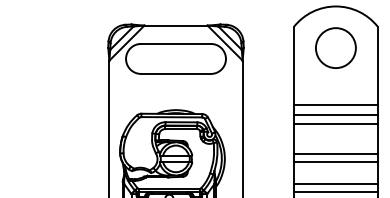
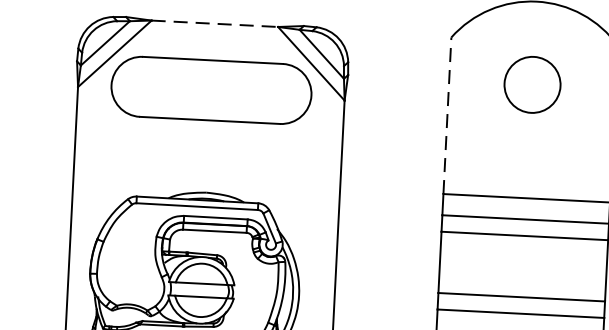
line: (176, 25) -> (215, 23), solid -> dashed
circle: (335, 47) -> (531, 83), size x0.7
line: (294, 65) -> (447, 115), solid -> dashed

